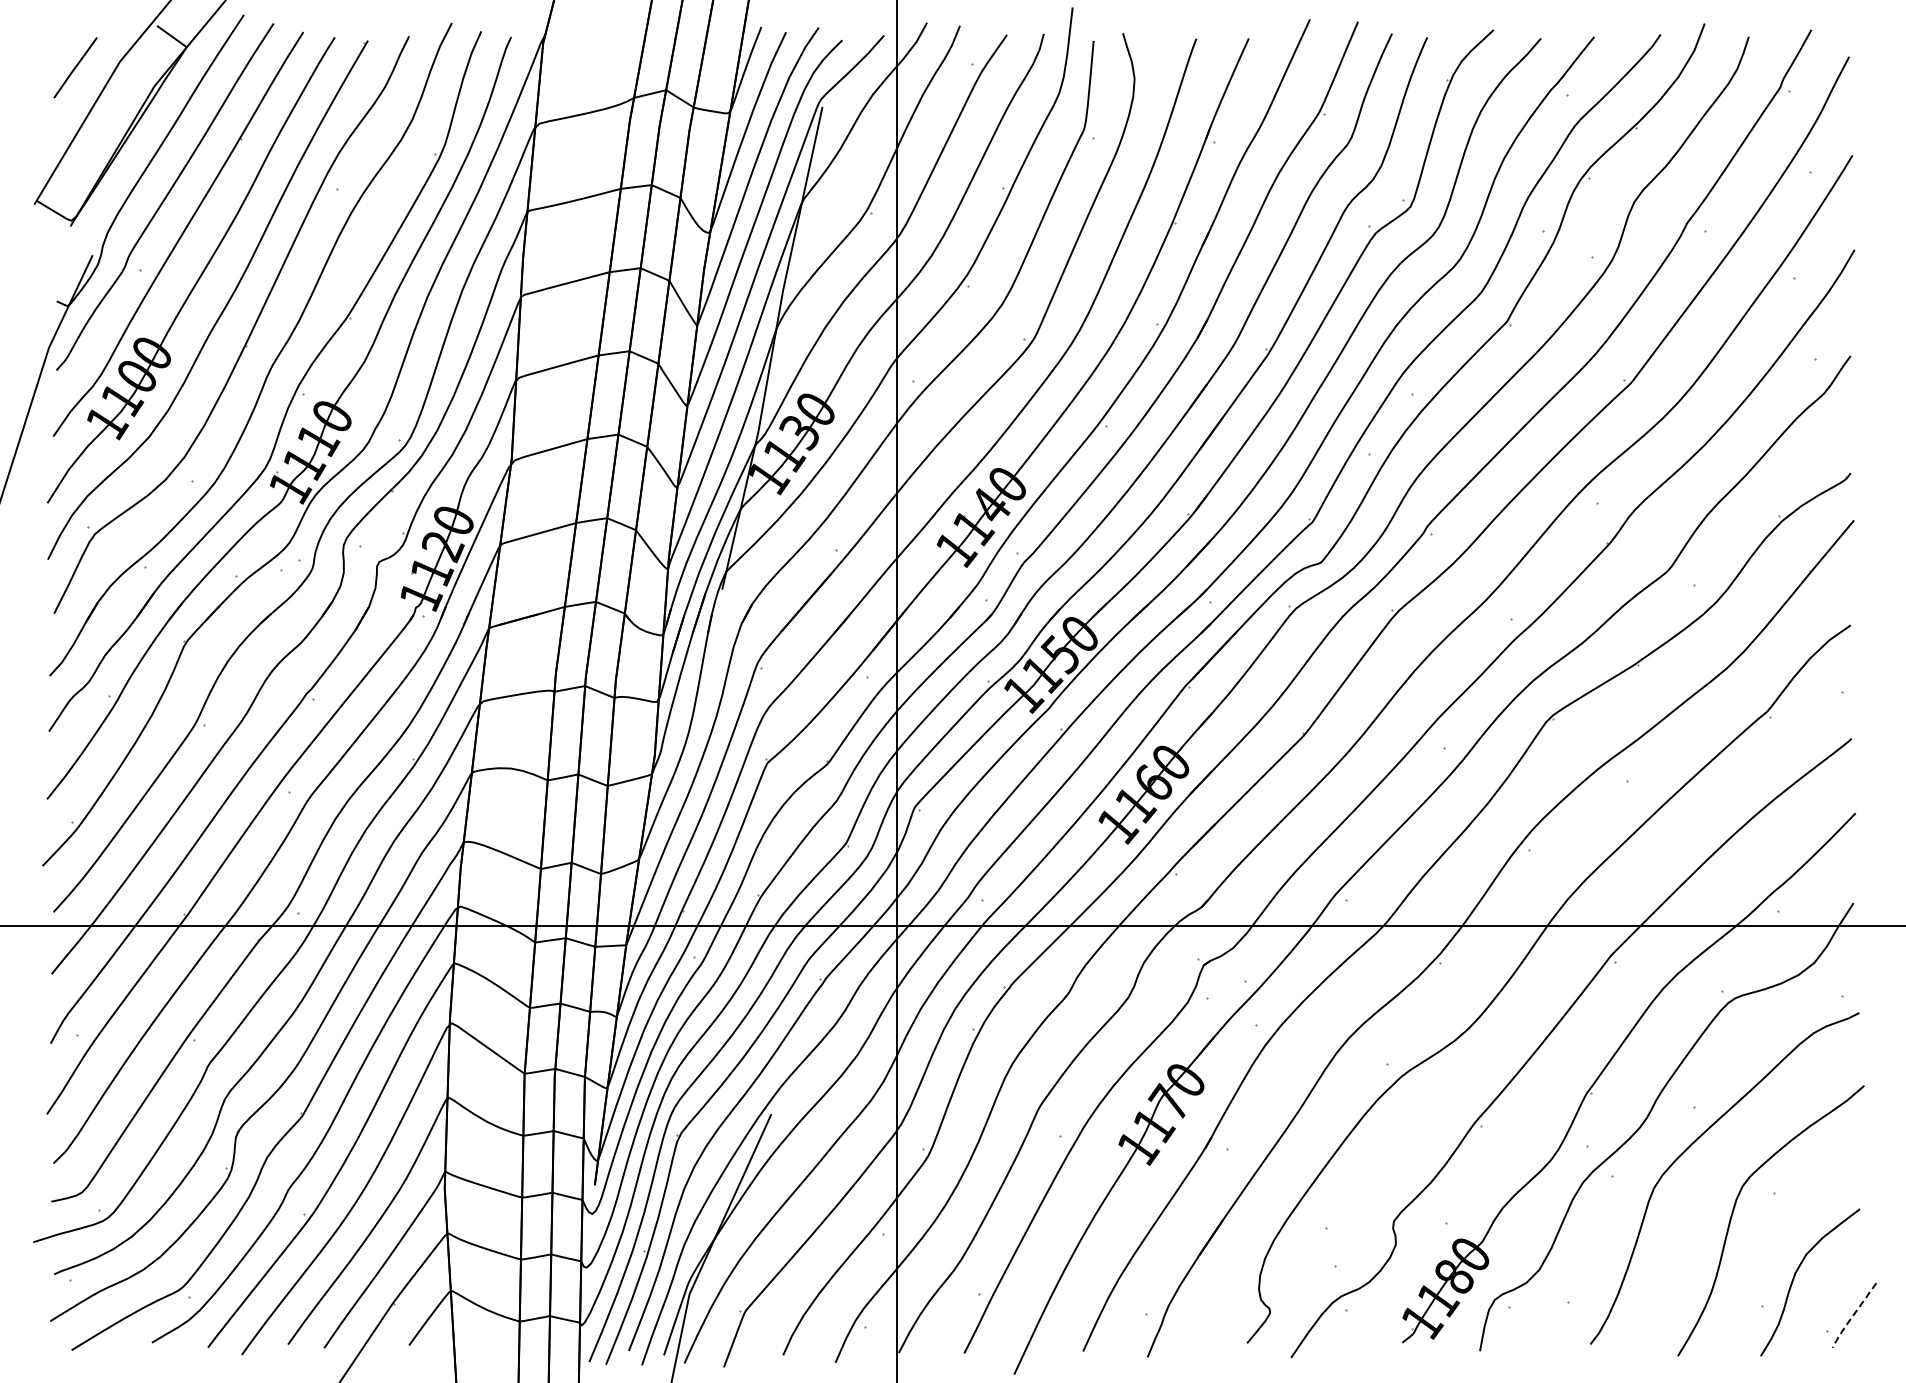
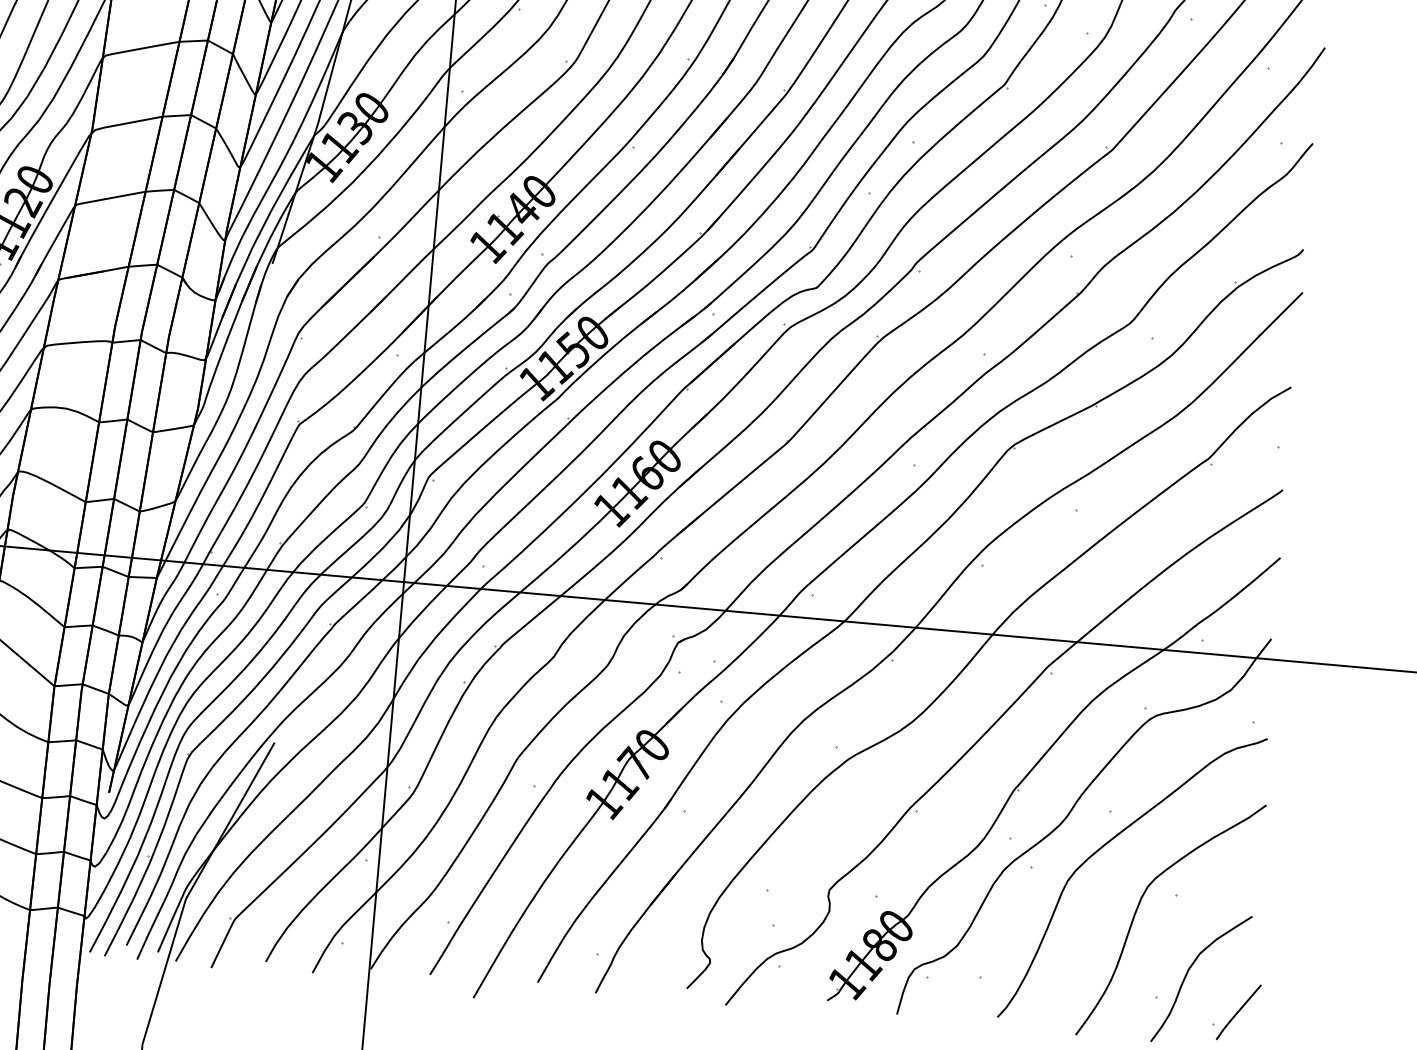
line: (1852, 1316) -> (1237, 1013), dashed -> solid

